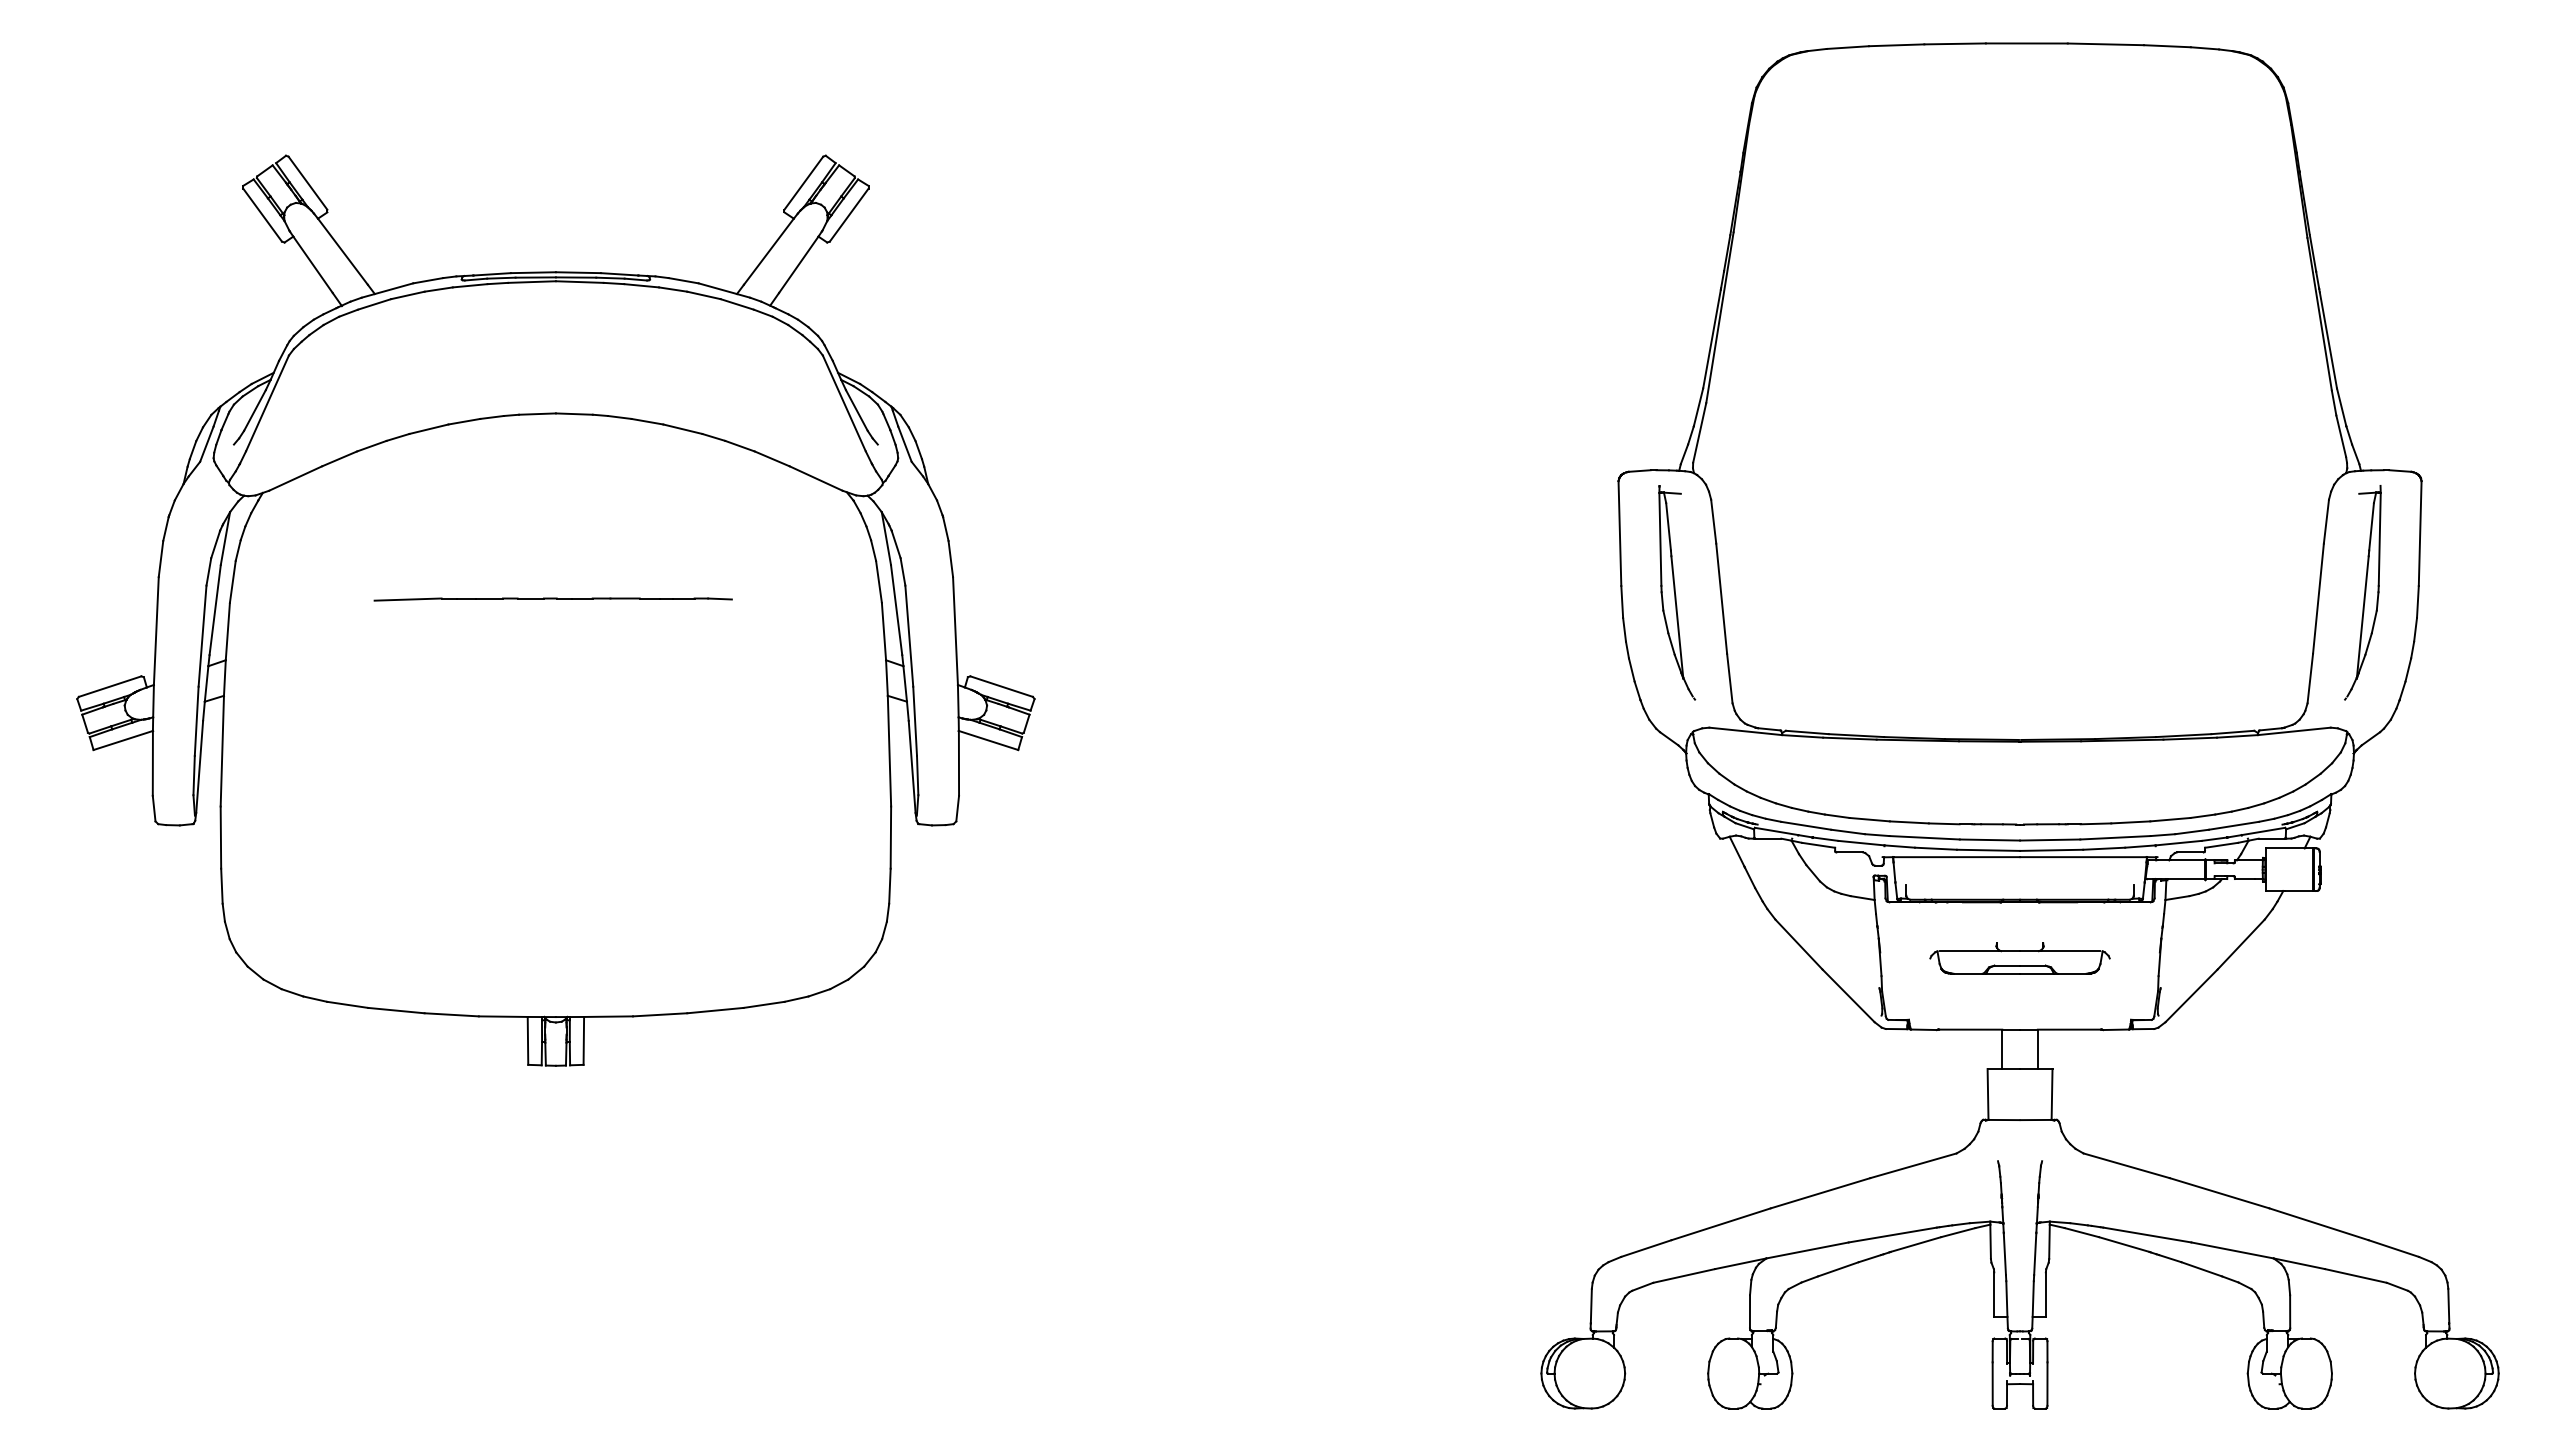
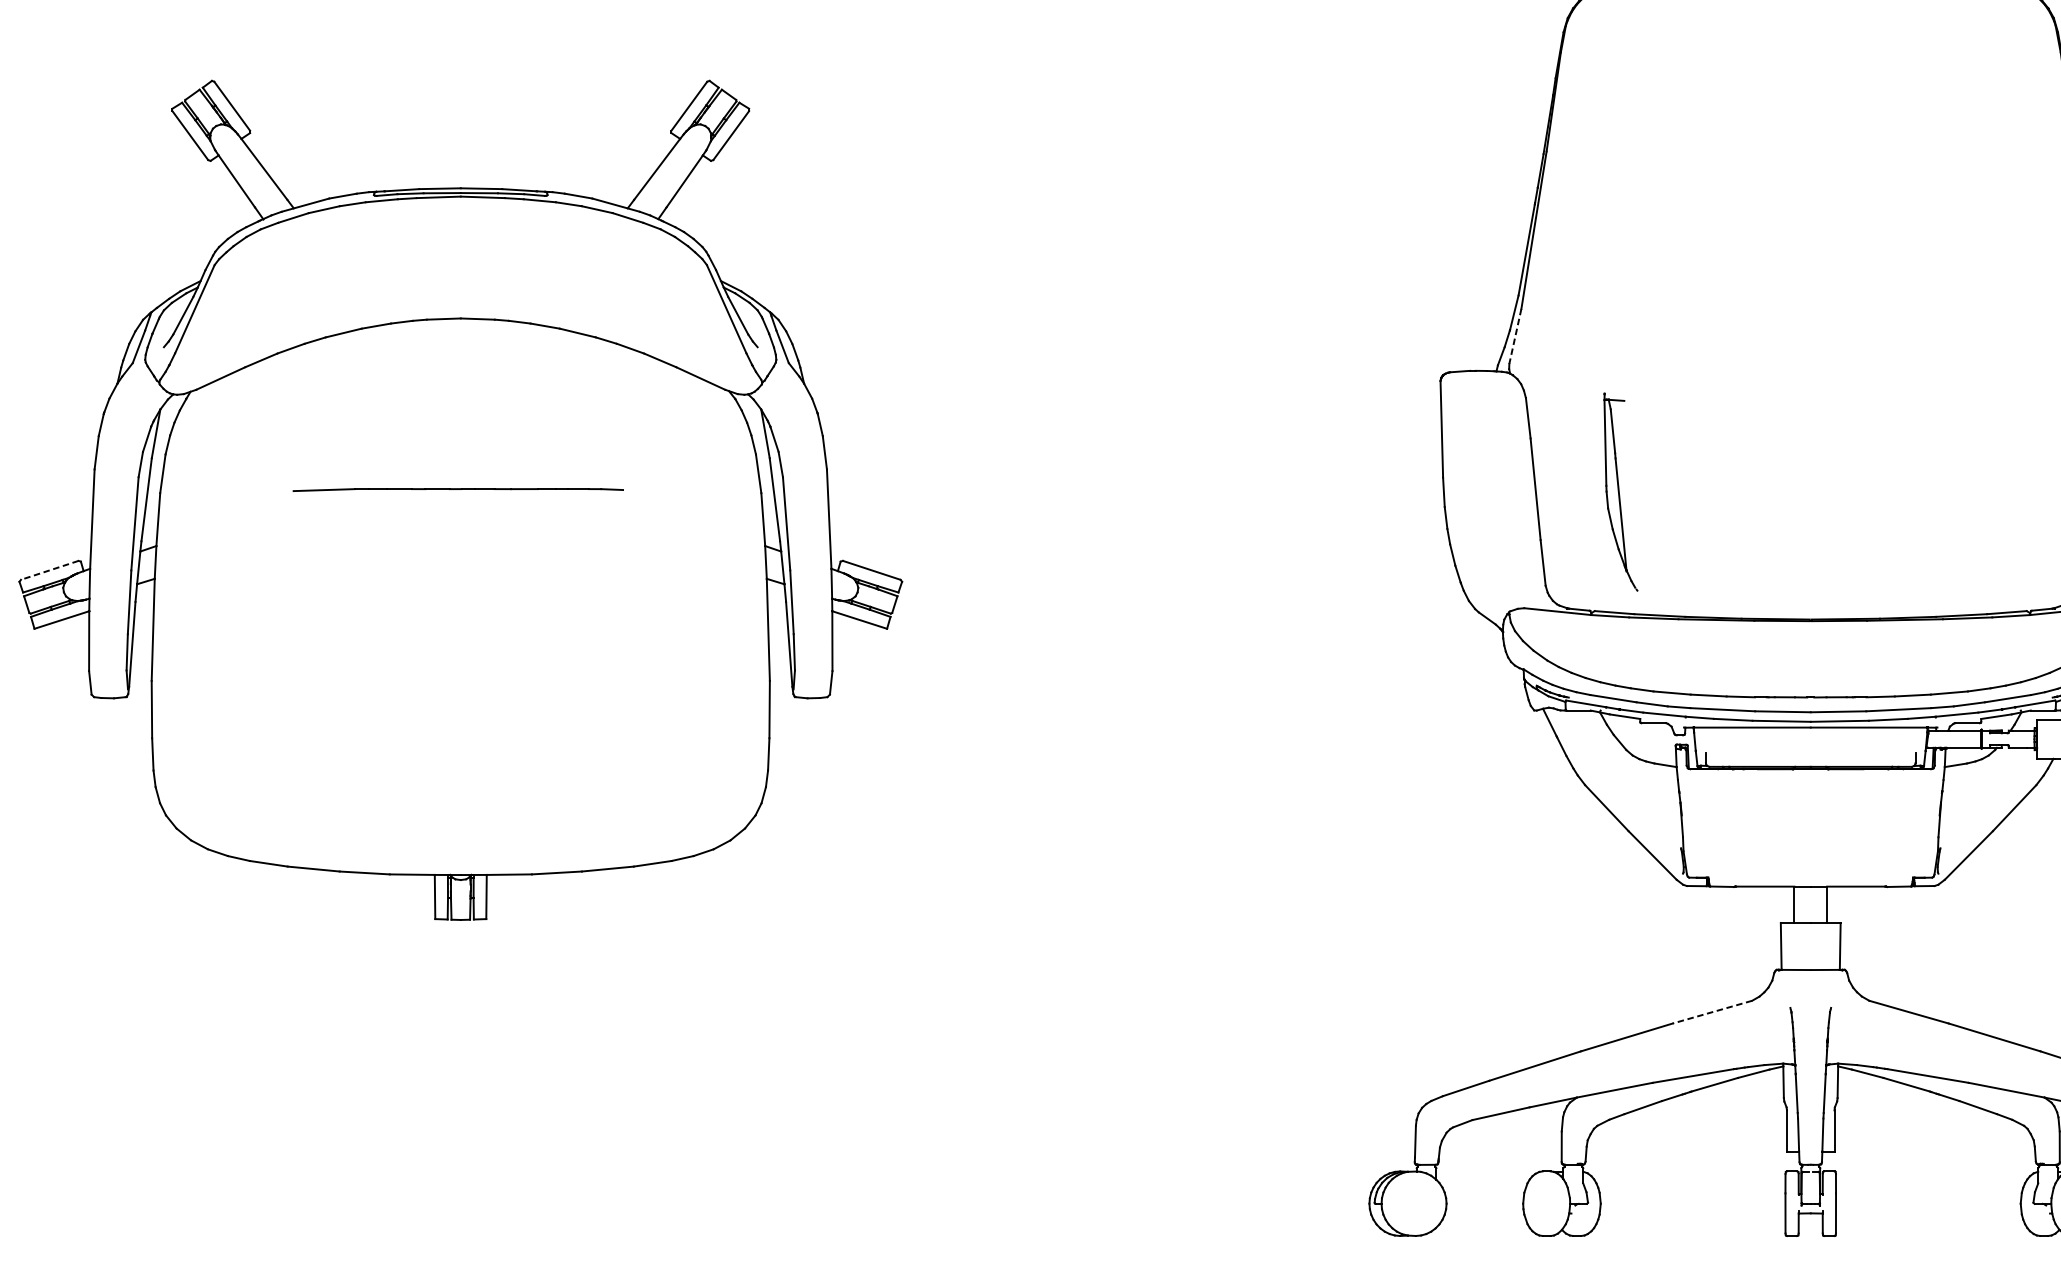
line: (1699, 432) -> (1515, 336), solid -> dashed
part: (1677, 592) -> (1621, 491), moved
line: (110, 686) -> (50, 570), solid -> dashed
part: (2019, 958) -> (1810, 821), removed
line: (1913, 1165) -> (1712, 1011), solid -> dashed

